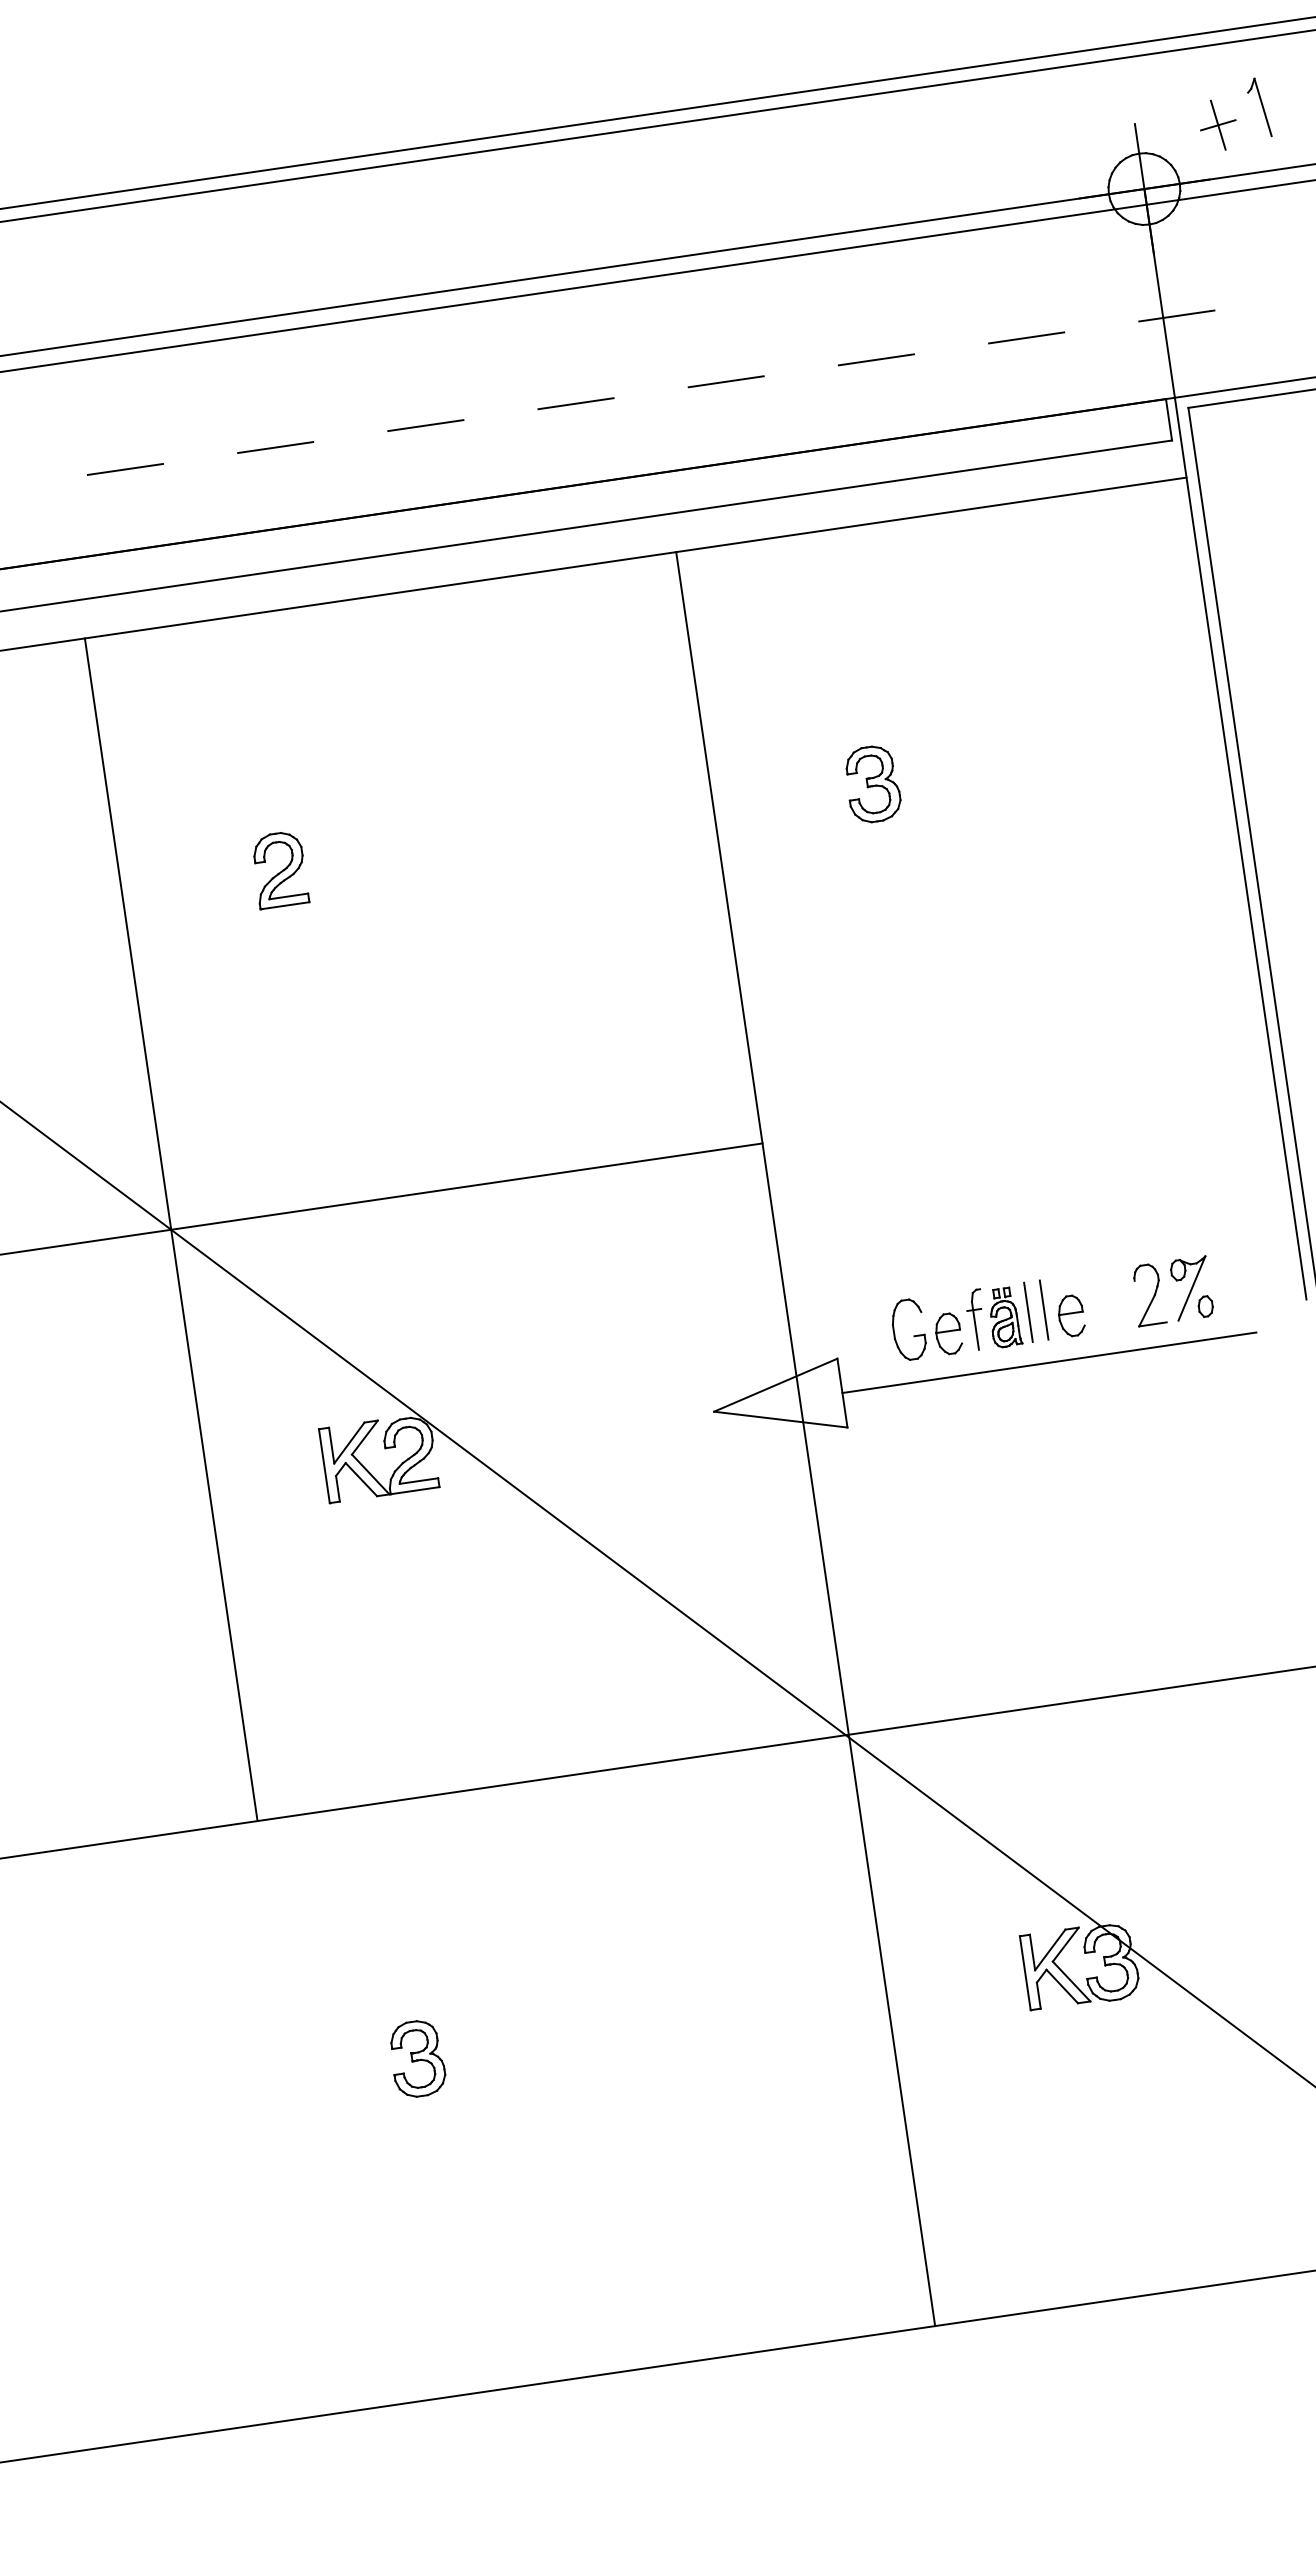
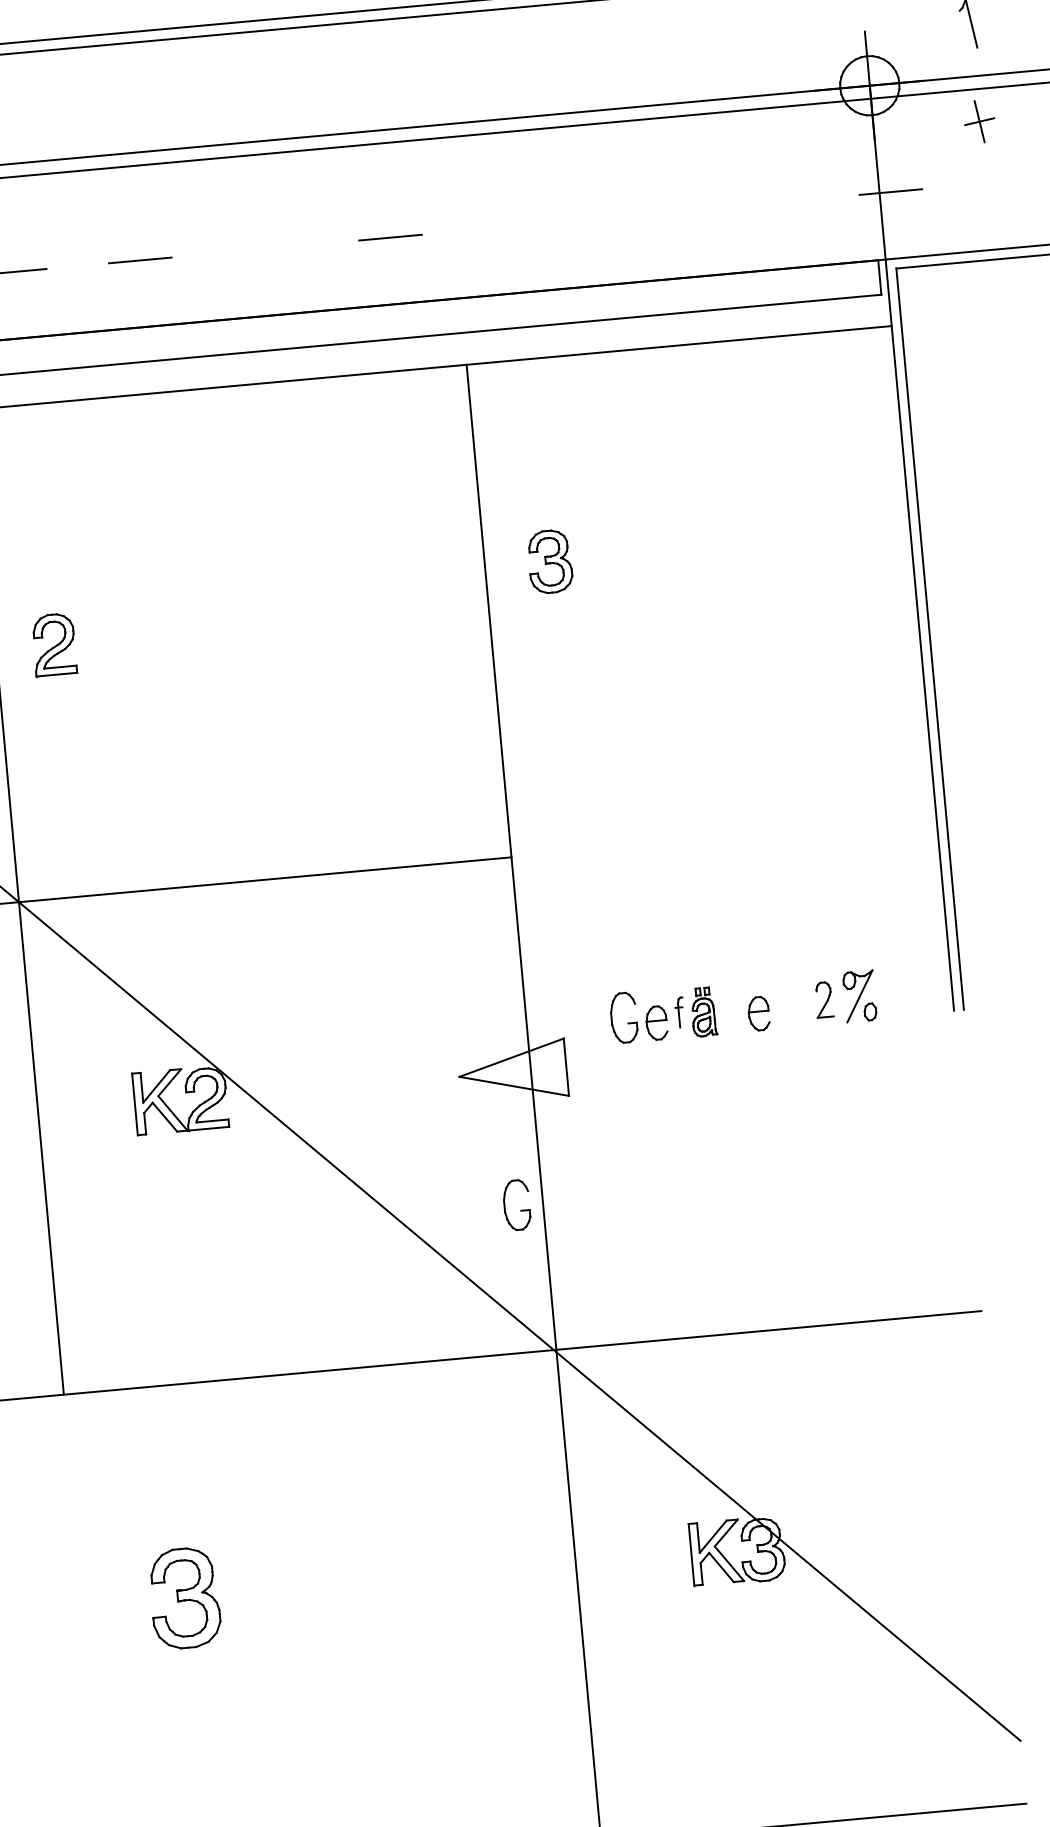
part: (1218, 124) -> (979, 121), moved
line: (1026, 337) -> (765, 203), removed
line: (876, 359) -> (640, 214), removed
line: (725, 381) -> (515, 226), removed
line: (425, 425) -> (265, 248), removed
part: (873, 784) -> (550, 561), moved
part: (281, 871) -> (55, 646), moved
part: (1150, 1295) -> (825, 1000), size x0.7
line: (1043, 1309) -> (736, 1007), removed
line: (1028, 1311) -> (723, 1008), removed
part: (974, 1319) -> (678, 1012), size x0.6
line: (1049, 1362) -> (738, 1051), removed
part: (796, 1568) -> (520, 1210), added
part: (418, 2058) -> (186, 1598), size x1.6

